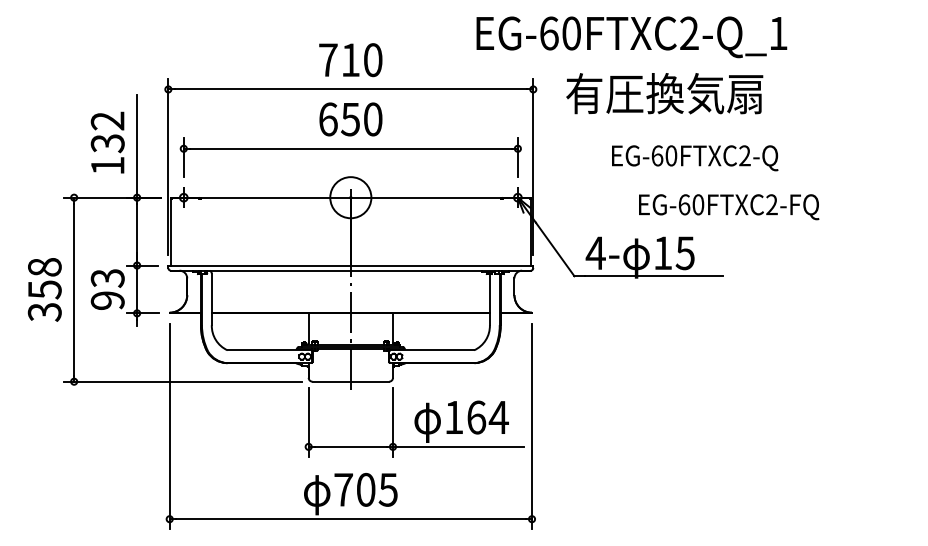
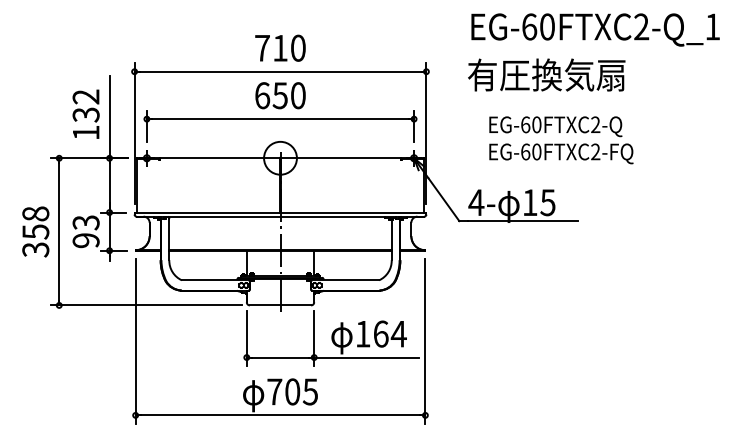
text: (631, 37) -> (595, 30), moved
text: (664, 93) -> (546, 74), moved
text: (729, 207) -> (561, 154), moved

